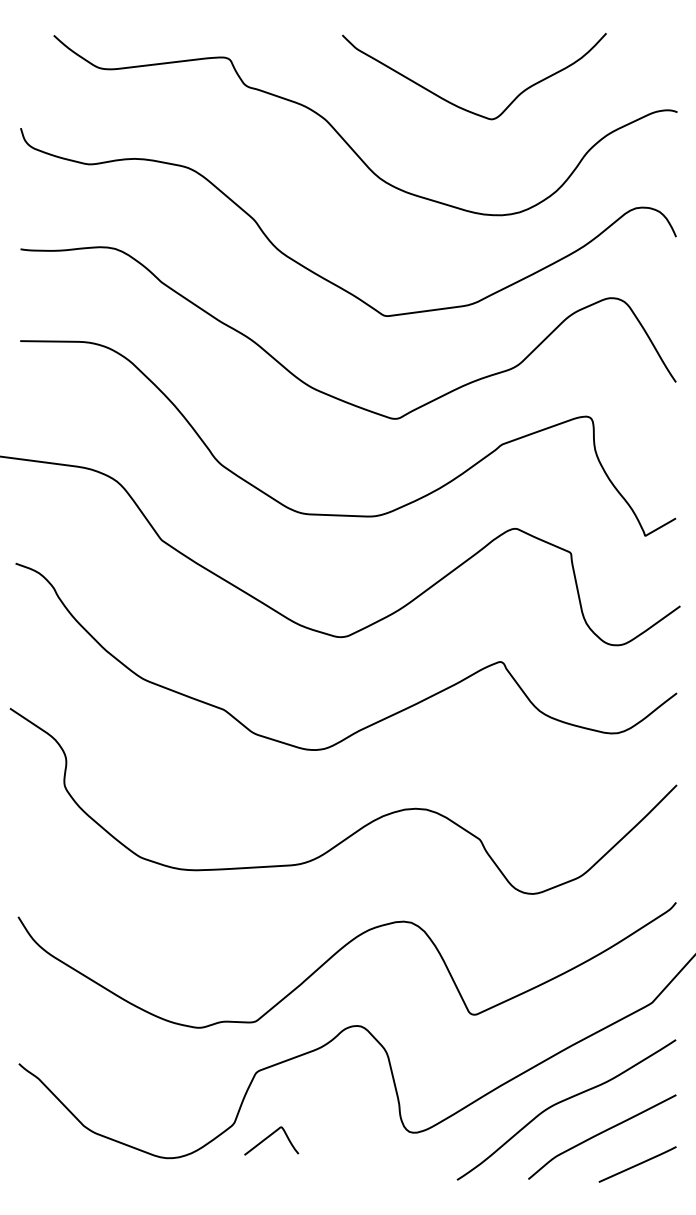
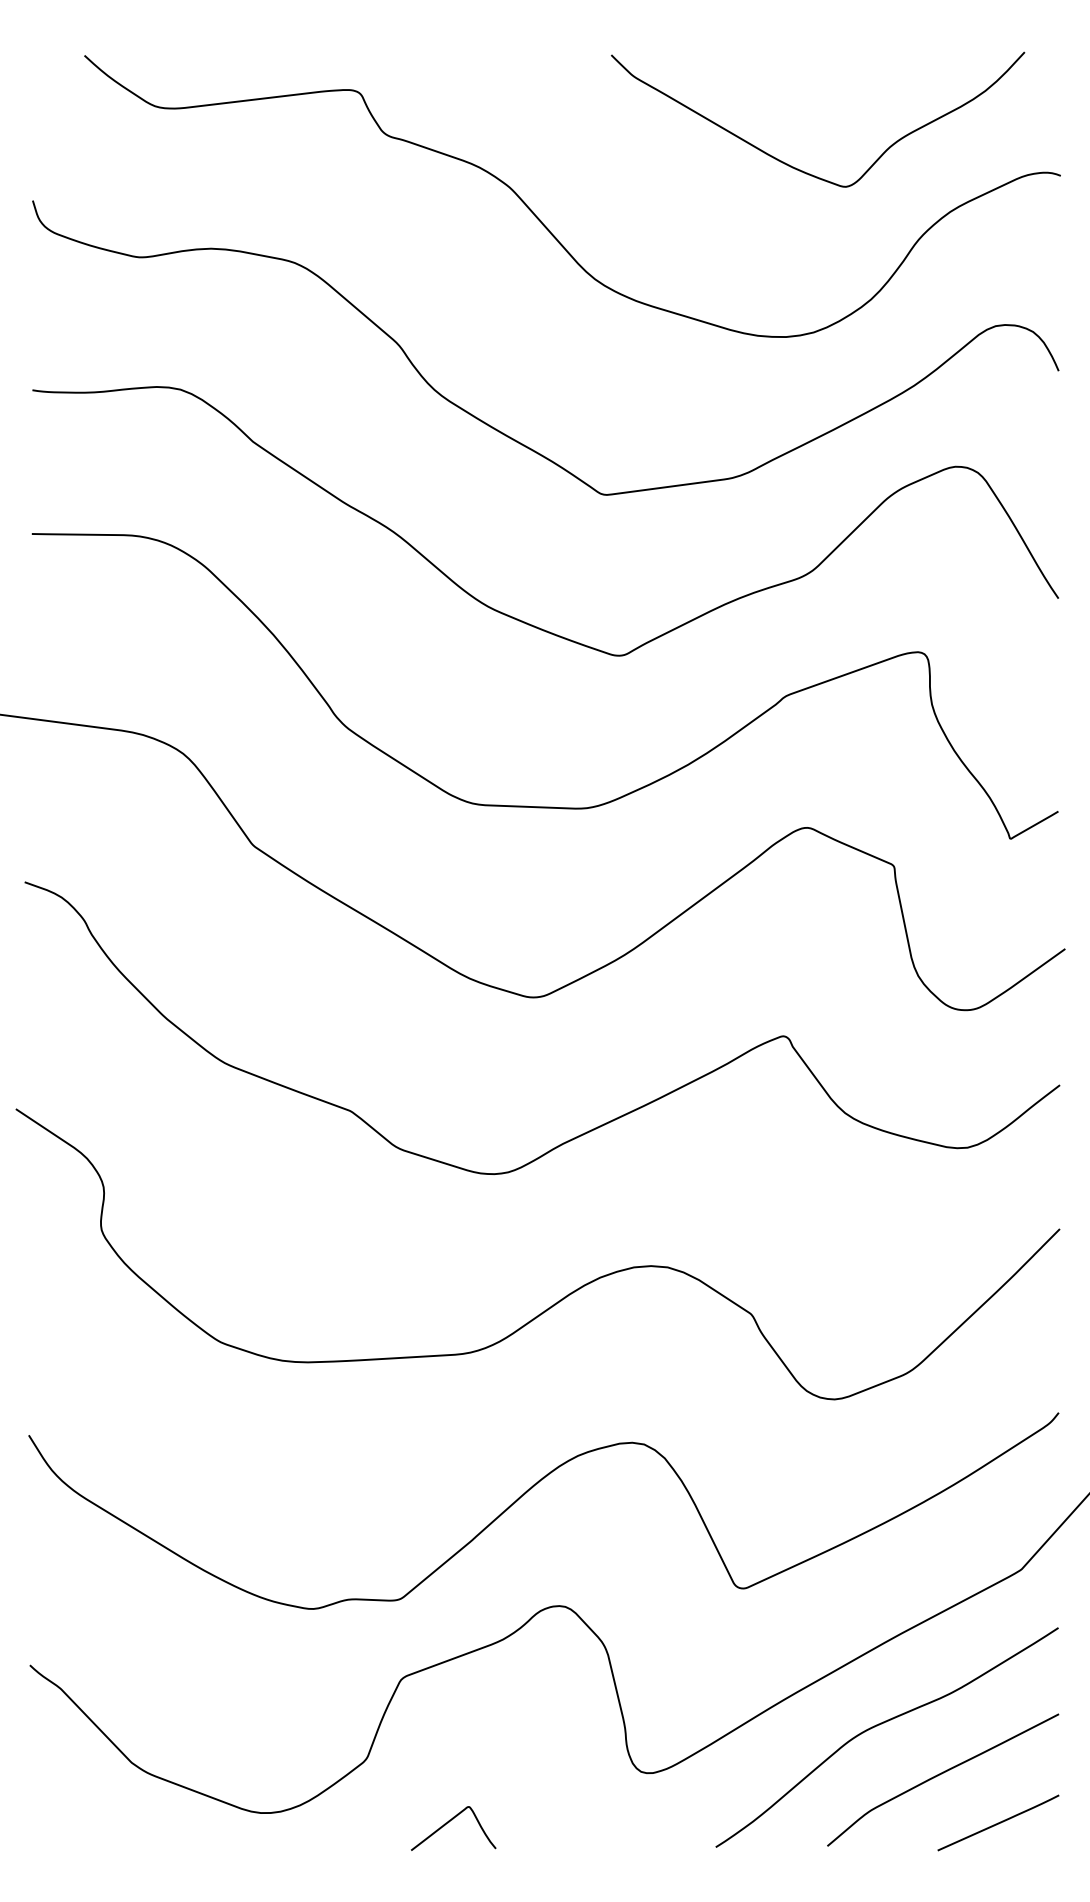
curve: (460, 106) -> (796, 166), moved
curve: (269, 1137) -> (450, 1822), moved

